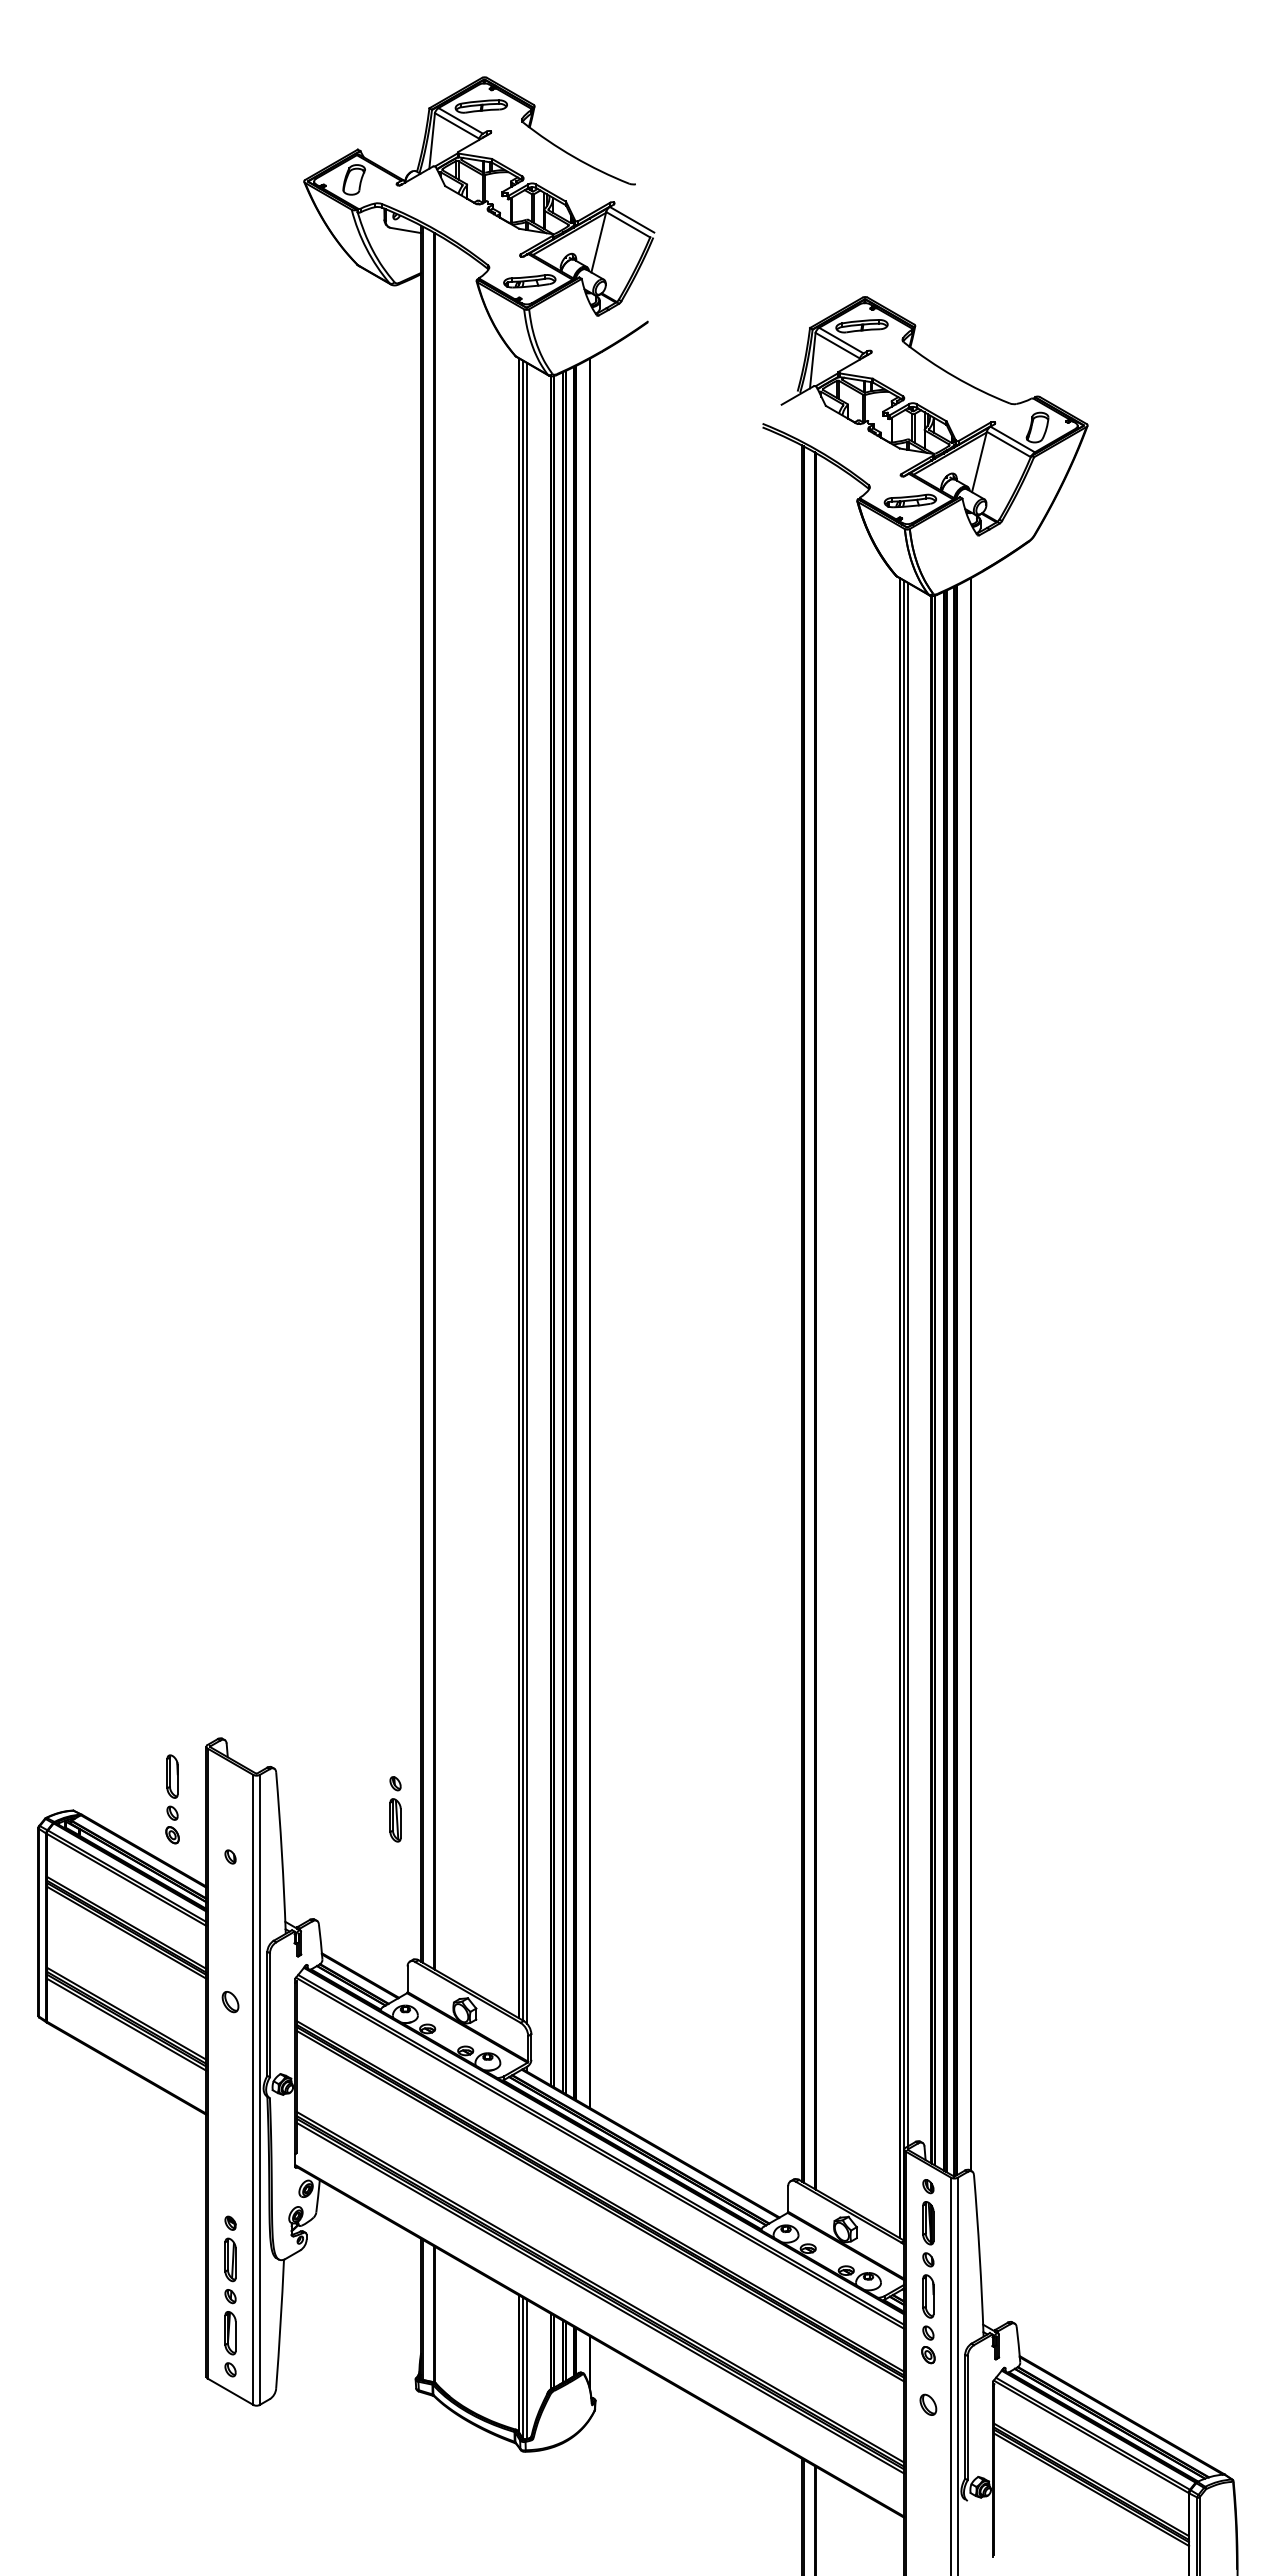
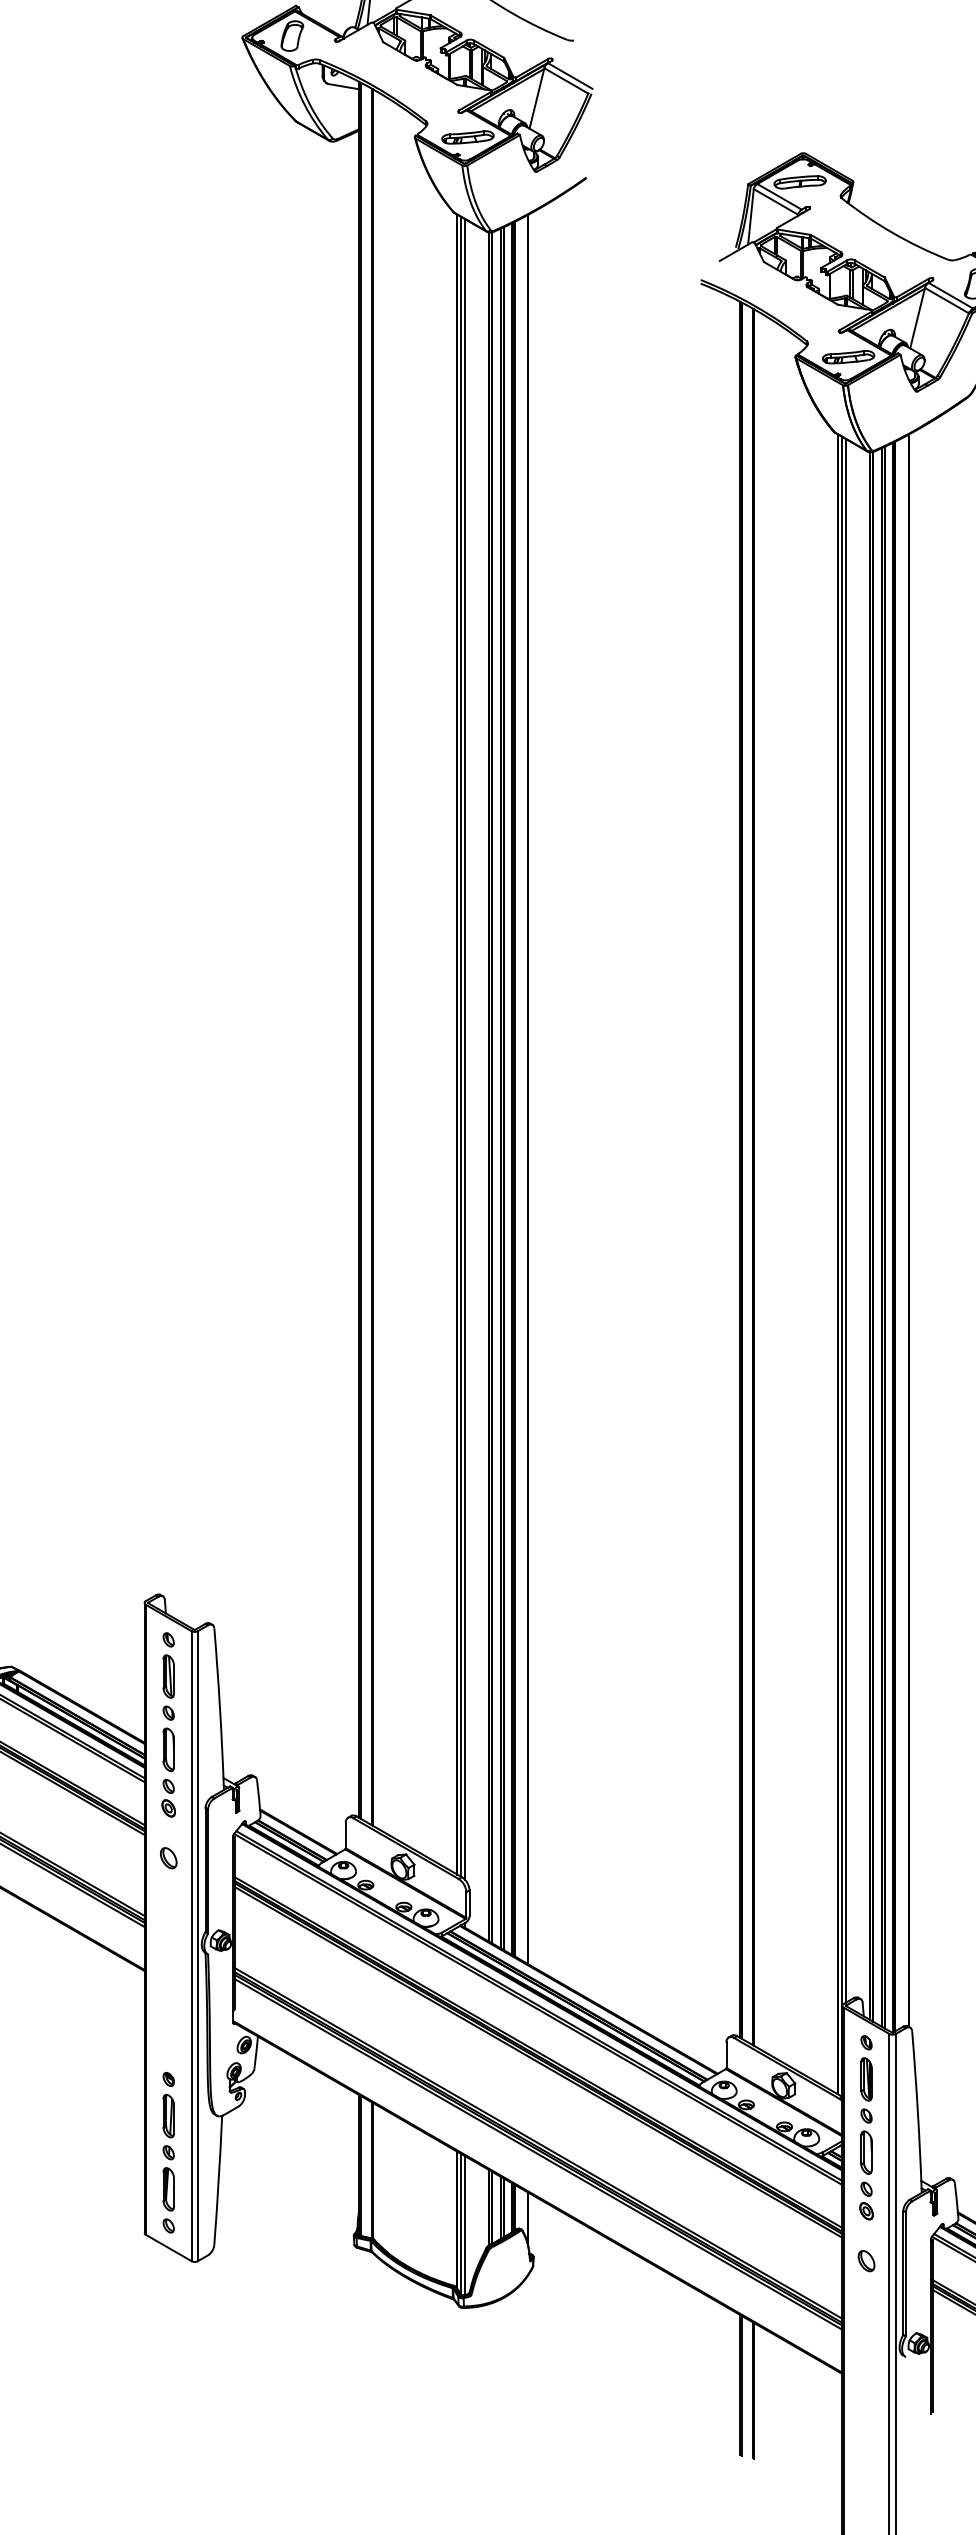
part: (172, 1799) -> (168, 1772), moved
part: (395, 1809) -> (168, 1665), moved

